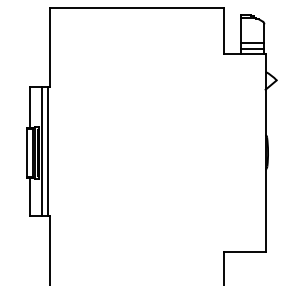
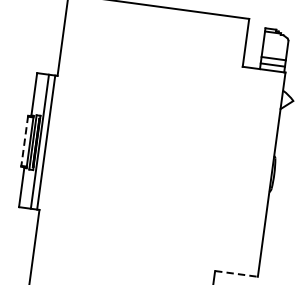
line: (27, 152) -> (24, 140), solid -> dashed
line: (244, 251) -> (235, 273), solid -> dashed

